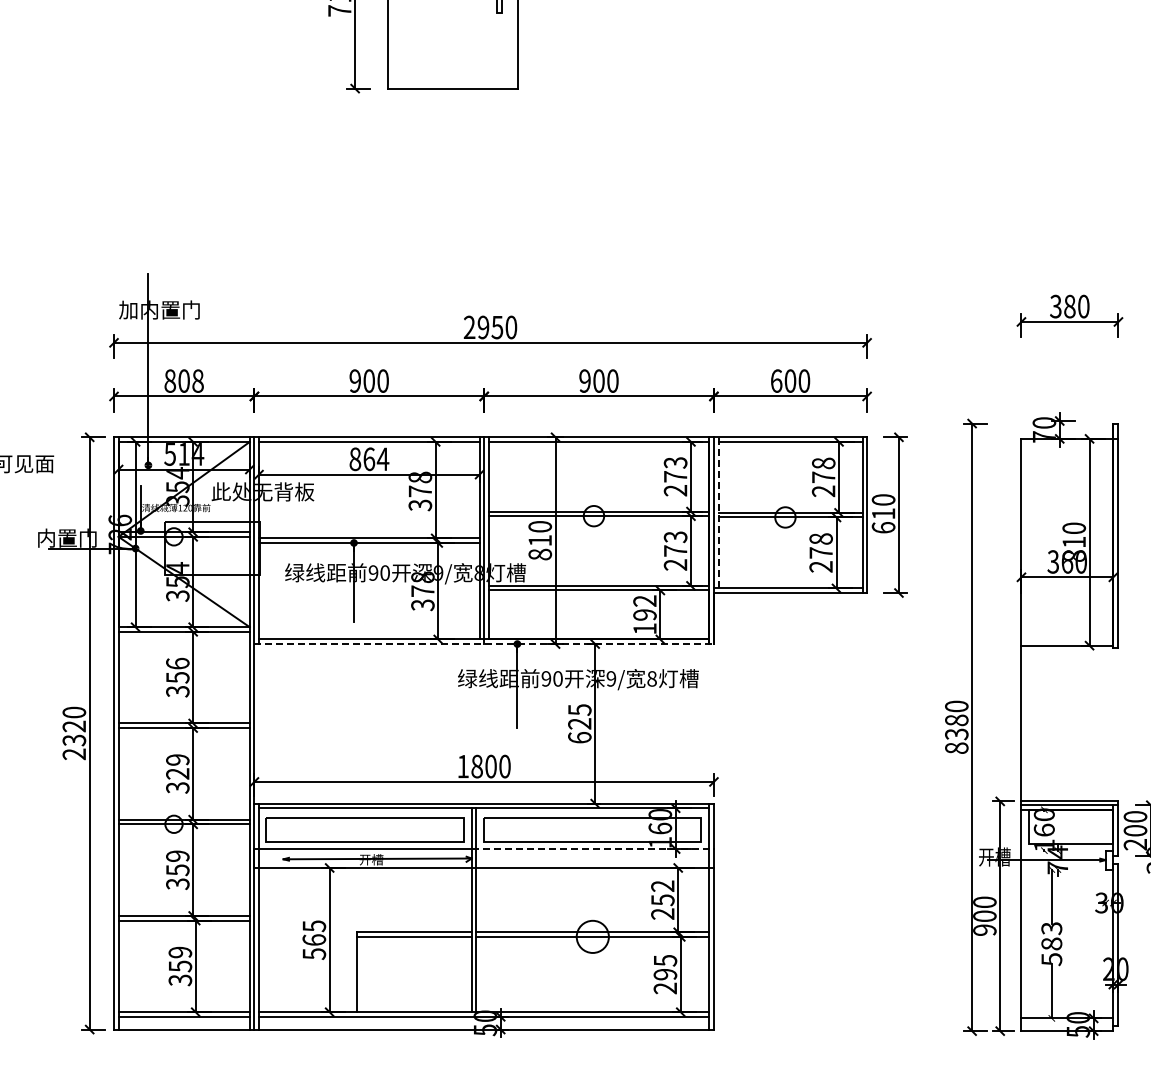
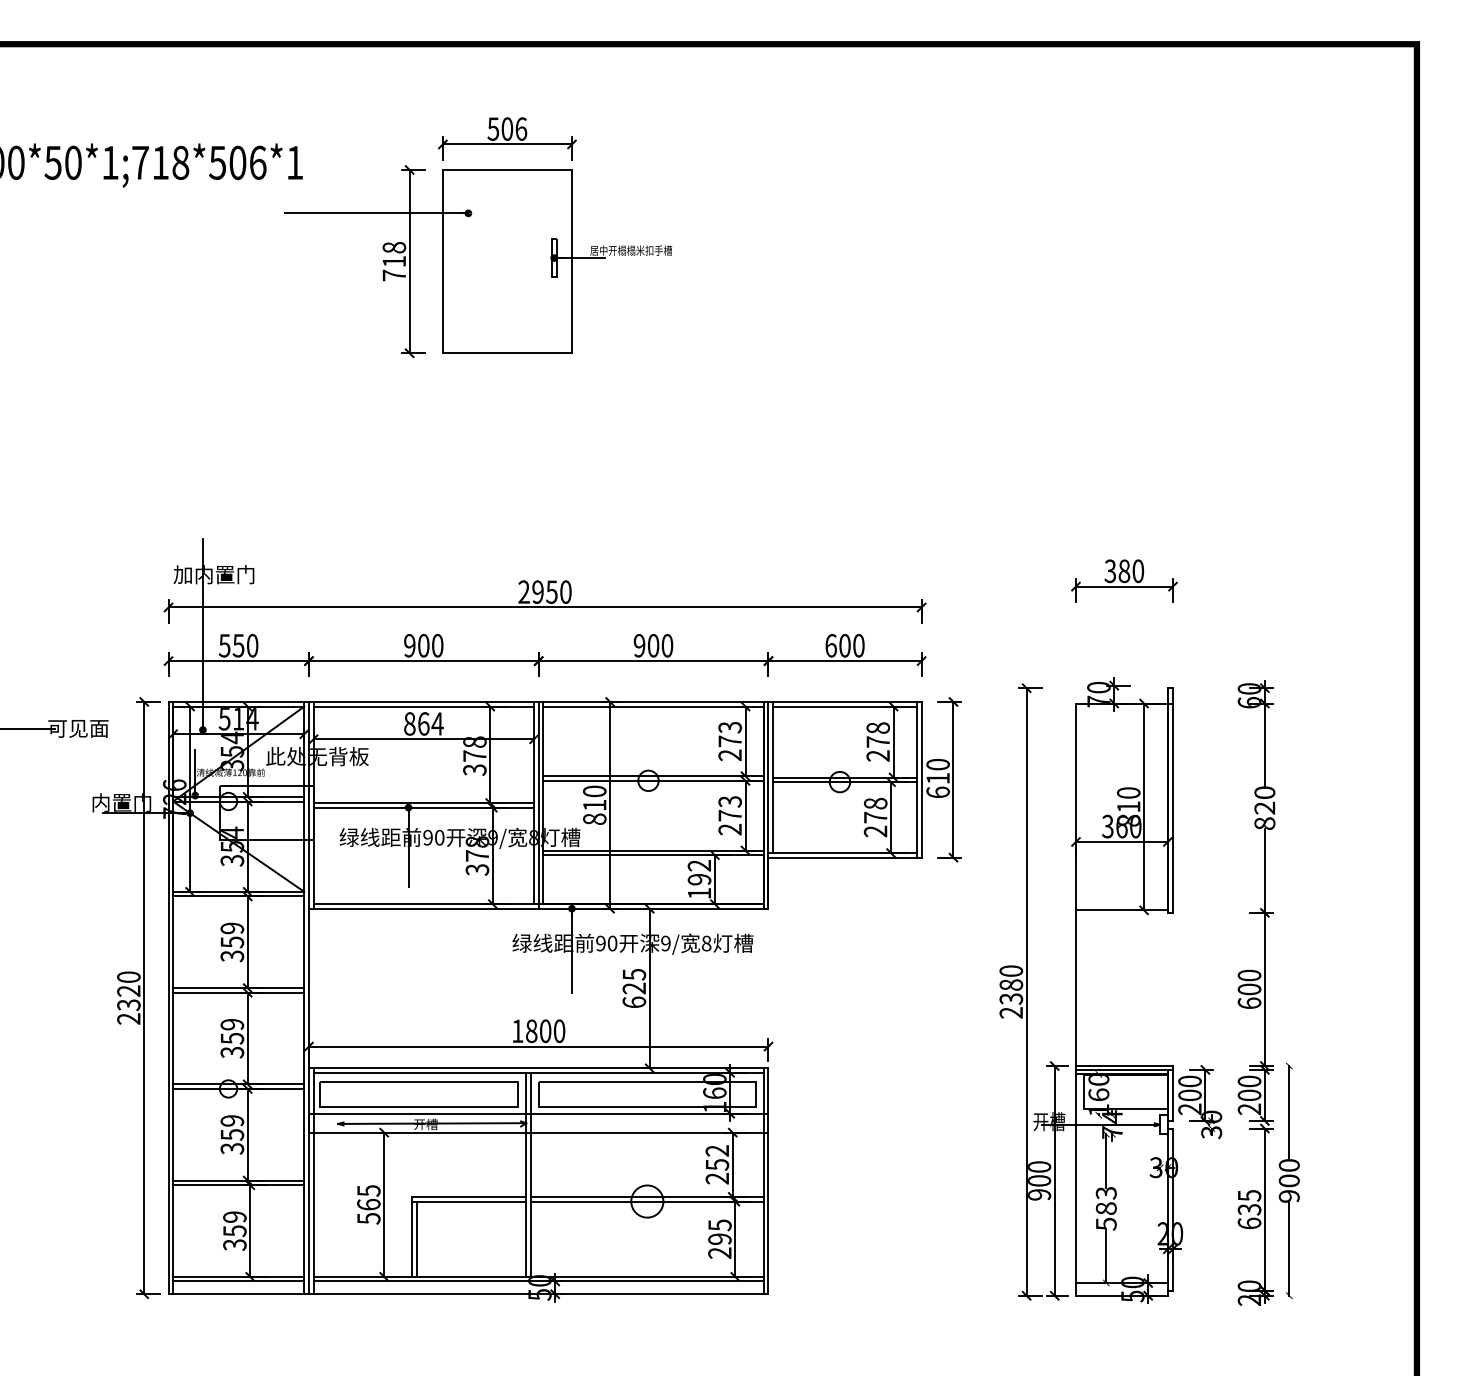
text: (183, 380) -> (238, 645), 808 -> 550
line: (718, 512) -> (773, 777), dashed -> solid
line: (483, 643) -> (538, 908), dashed -> solid
text: (177, 663) -> (232, 928), 356 -> 359
text: (956, 747) -> (1011, 1012), 8380 -> 2380
text: (177, 773) -> (232, 1038), 329 -> 359
line: (592, 848) -> (647, 1113), dashed -> solid
line: (361, 973) -> (416, 1238), added

